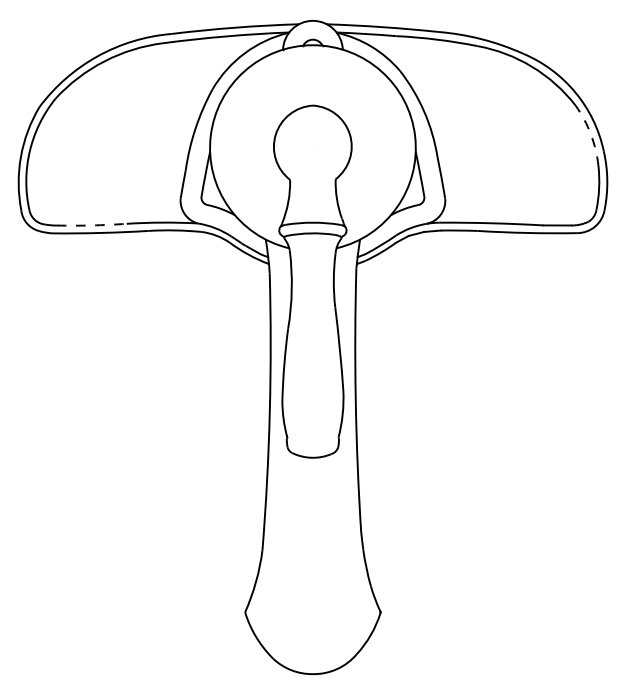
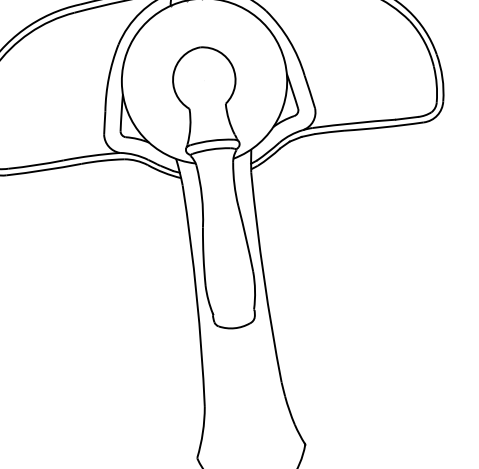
arc: (590, 134) -> (424, 42), dashed -> solid
arc: (91, 225) -> (35, 165), dashed -> solid

